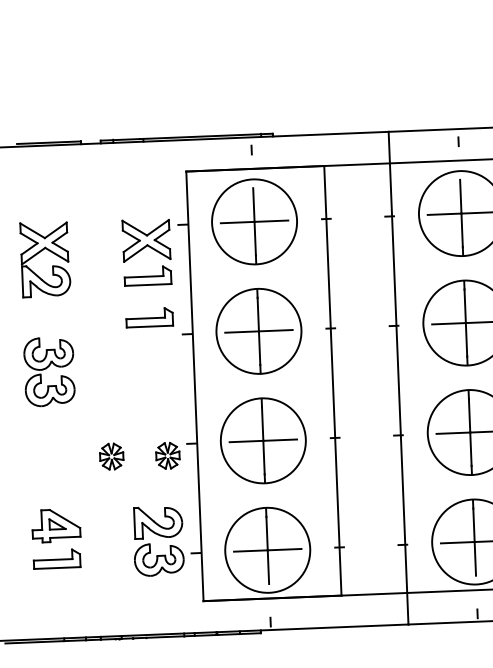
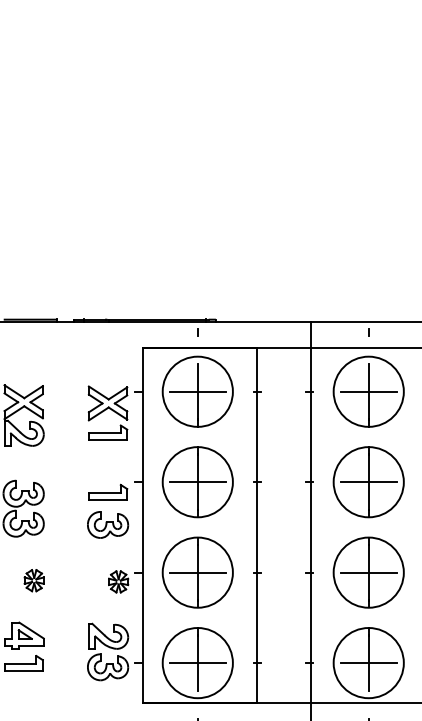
part: (150, 316) -> (108, 491), moved
part: (152, 386) -> (108, 524), added
part: (110, 456) -> (33, 580), moved

